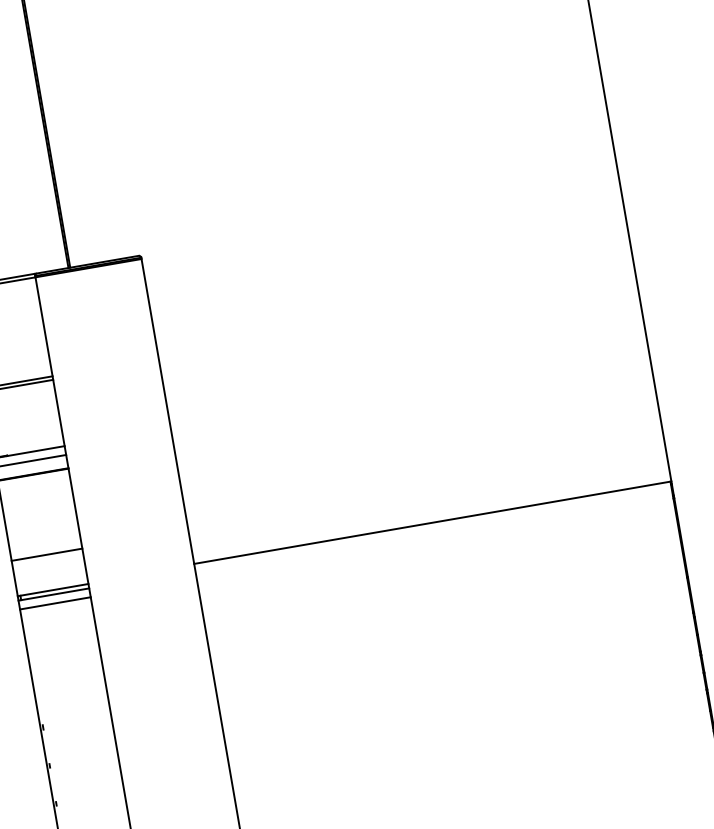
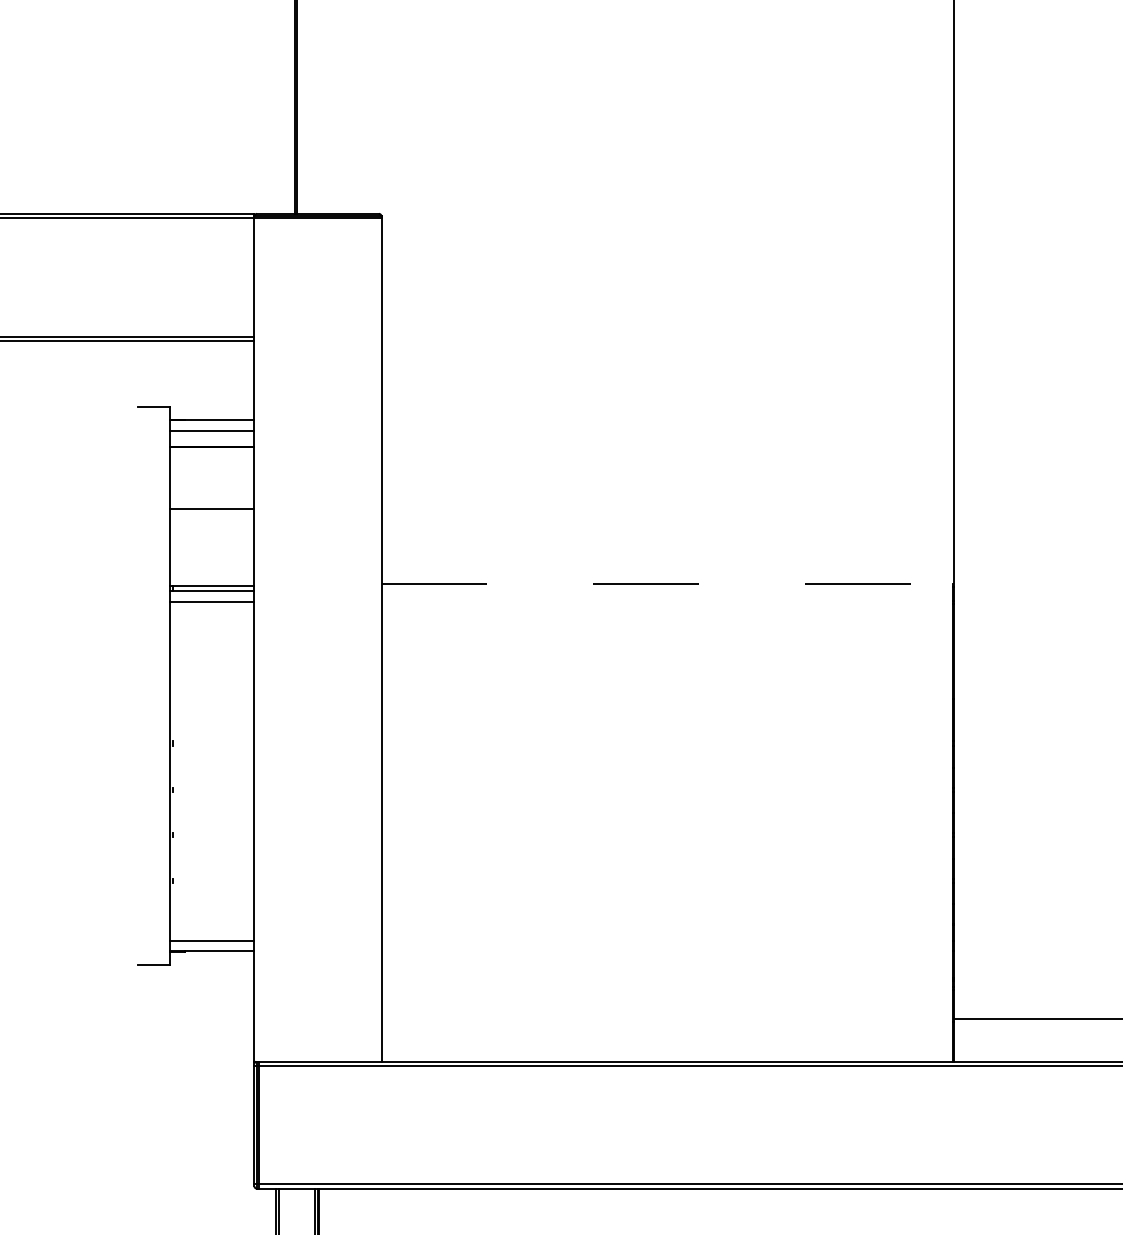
line: (433, 522) -> (668, 583), solid -> dashed
line: (46, 554) -> (211, 509), moved

